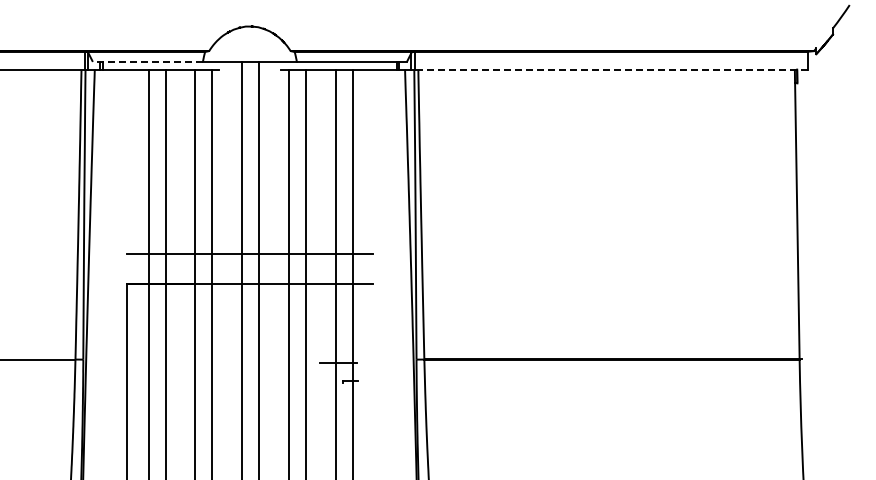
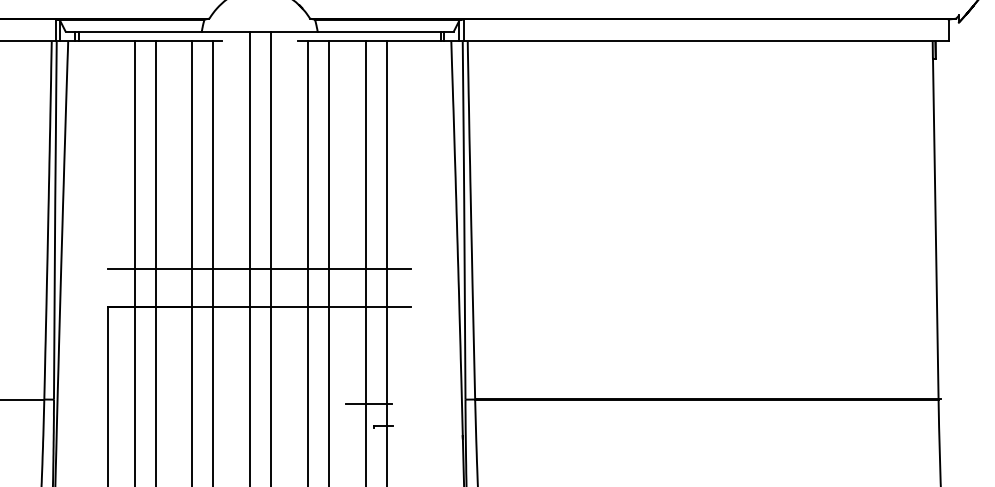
line: (147, 61) -> (133, 31), dashed -> solid
line: (611, 69) -> (706, 41), dashed -> solid

